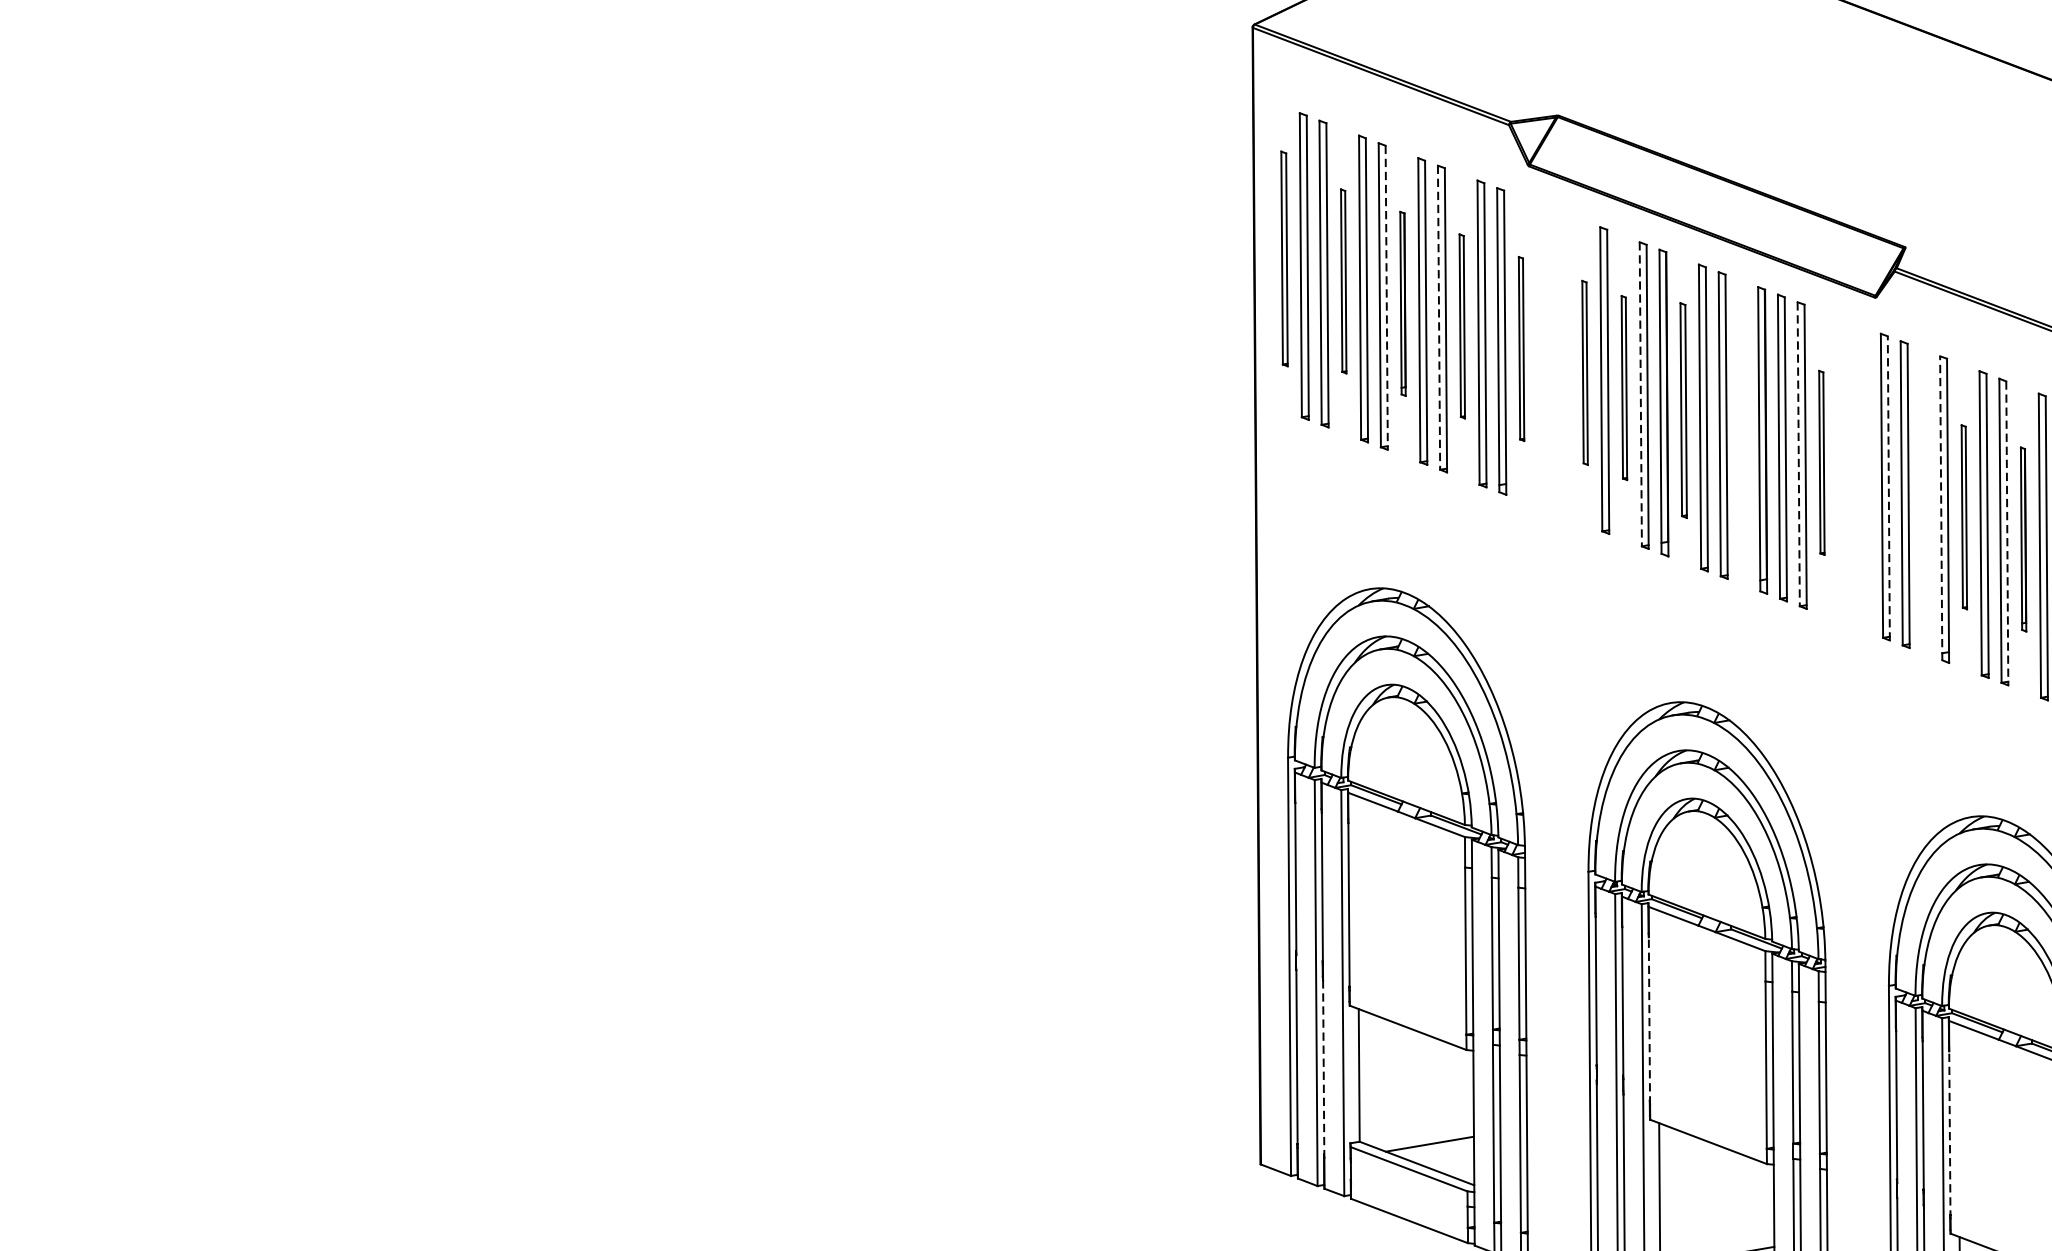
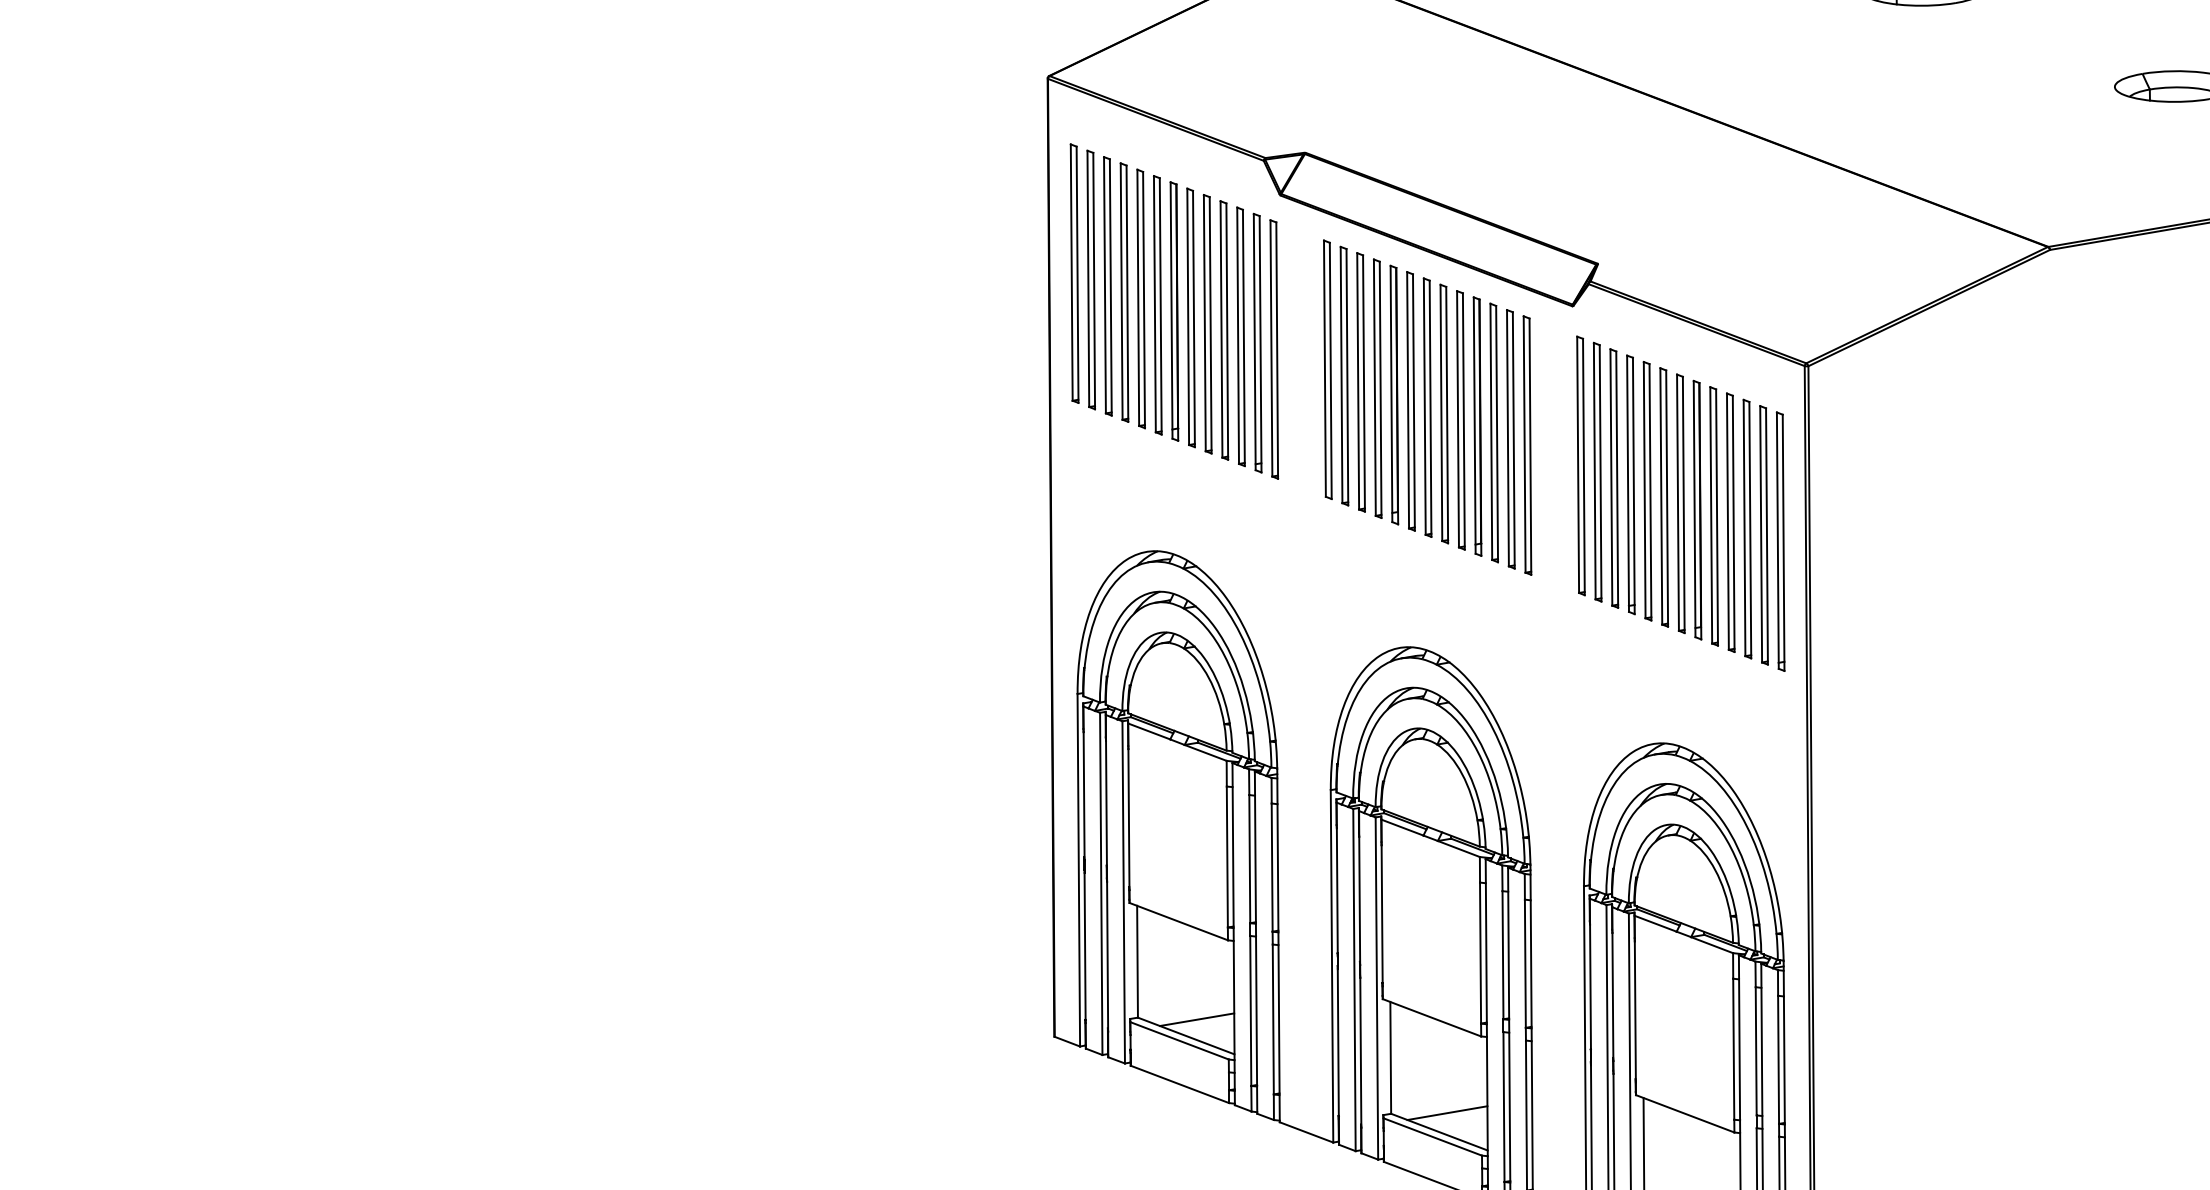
part: (1284, 258) -> (1074, 273), size x1.43
part: (1343, 281) -> (1124, 292), size x1.67
line: (1386, 297) -> (1160, 306), dashed -> solid
part: (1403, 303) -> (1174, 311), size x1.67
line: (1438, 318) -> (1204, 323), dashed -> solid
part: (1462, 326) -> (1224, 330), size x1.67
part: (1521, 348) -> (1274, 349), size x1.67
part: (1584, 372) -> (1327, 369), size x1.67
part: (1623, 388) -> (1360, 382), size x1.67
line: (1640, 395) -> (1374, 388), dashed -> solid
part: (1683, 410) -> (1410, 401), size x1.43
part: (1742, 433) -> (1460, 420), added
line: (1798, 454) -> (1507, 438), dashed -> solid
part: (1821, 462) -> (1527, 445), size x1.67
line: (1888, 487) -> (1583, 466), dashed -> solid
part: (1925, 502) -> (1614, 478), added
line: (1941, 507) -> (1628, 483), dashed -> solid
part: (1964, 517) -> (1647, 491), size x1.67
line: (2006, 534) -> (1683, 505), dashed -> solid
part: (2023, 538) -> (1697, 509), size x1.67
line: (1649, 1020) -> (1382, 915), dashed -> solid
line: (1323, 1069) -> (1107, 956), dashed -> solid
line: (1950, 1134) -> (1635, 1011), dashed -> solid

